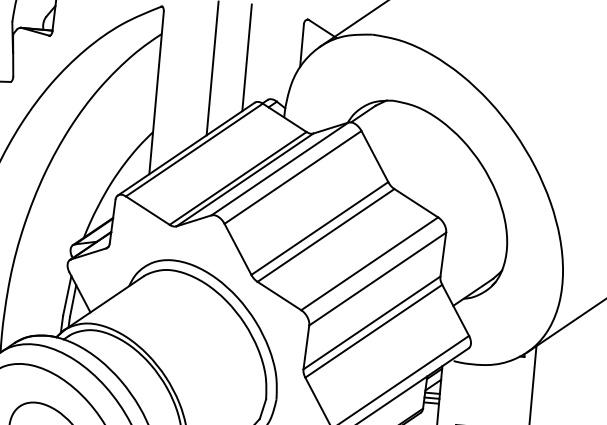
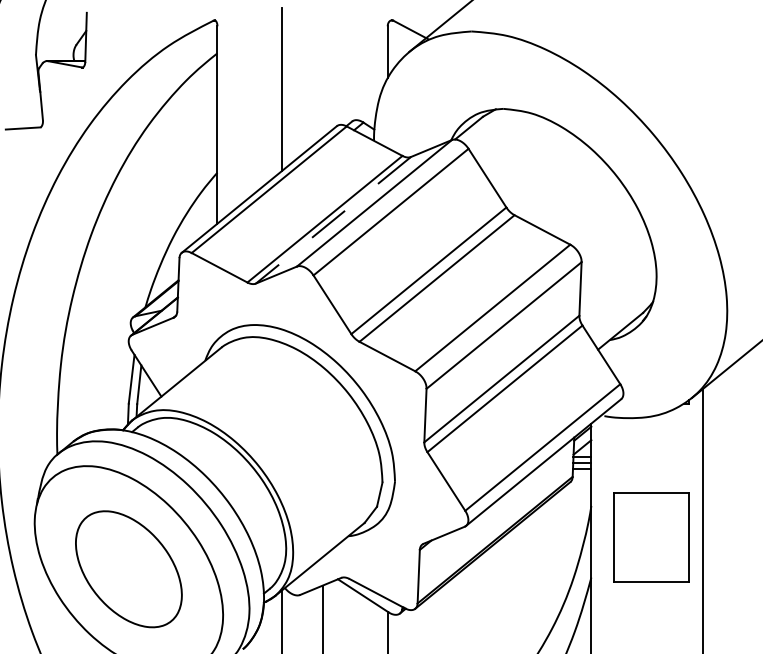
line: (246, 57) -> (322, 72), removed
line: (245, 180) -> (333, 220), solid -> dashed

